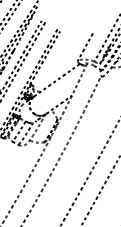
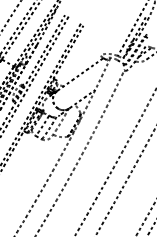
line: (85, 47) -> (108, 41), removed

